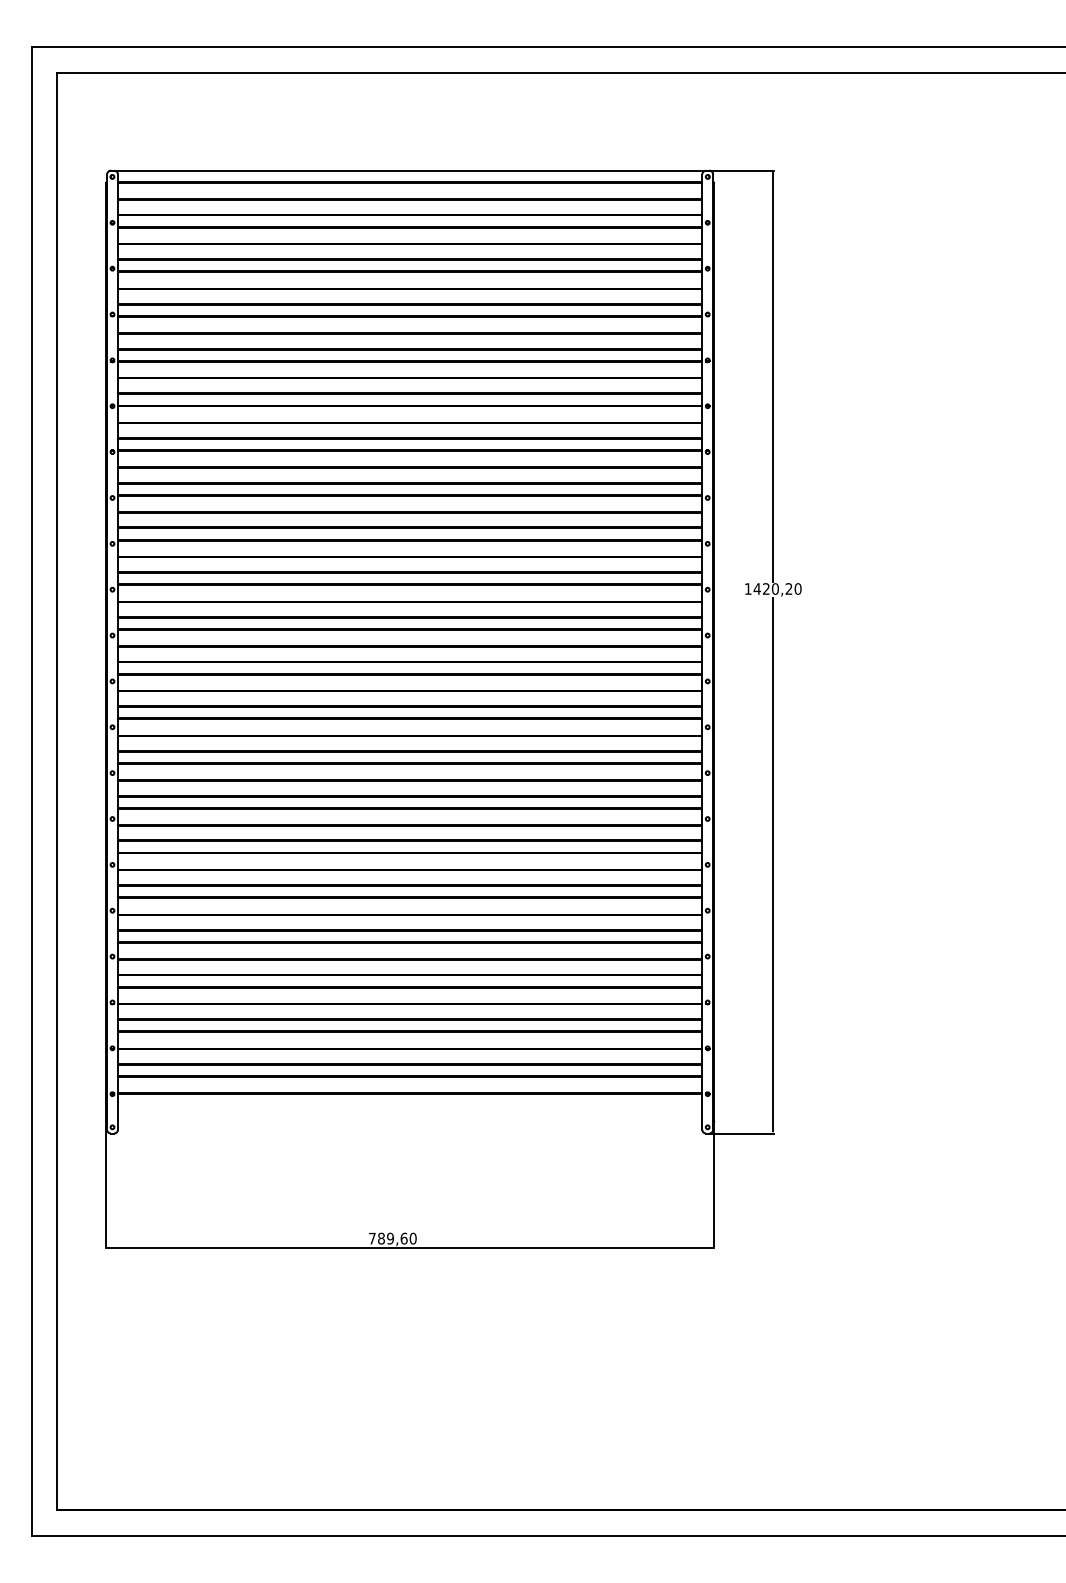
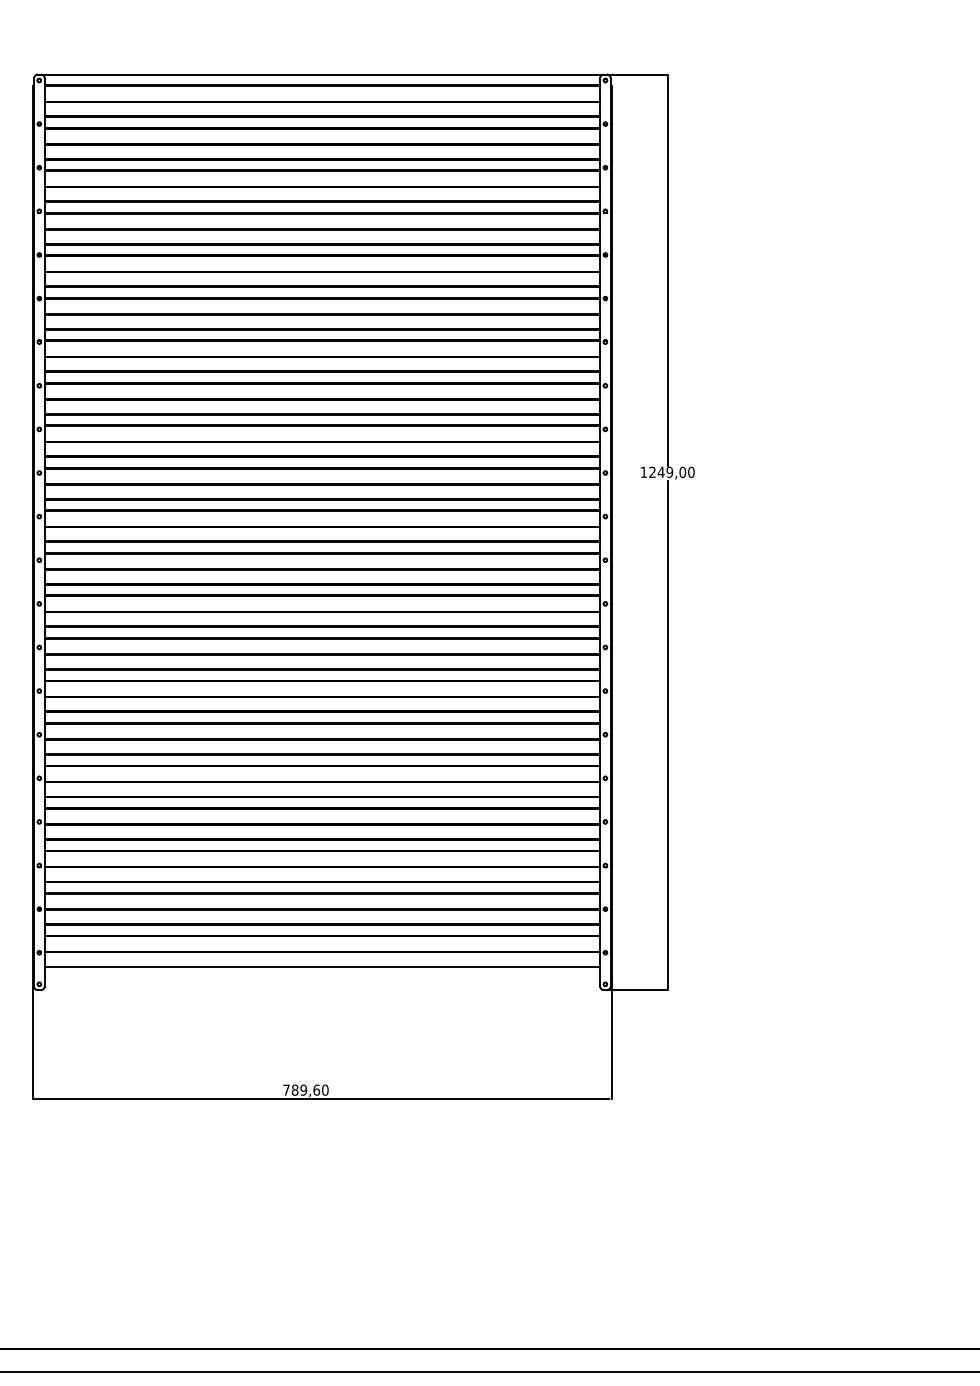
text: (772, 588) -> (667, 471), 1420,20 -> 1249,00
line: (409, 1108) -> (321, 966), added

